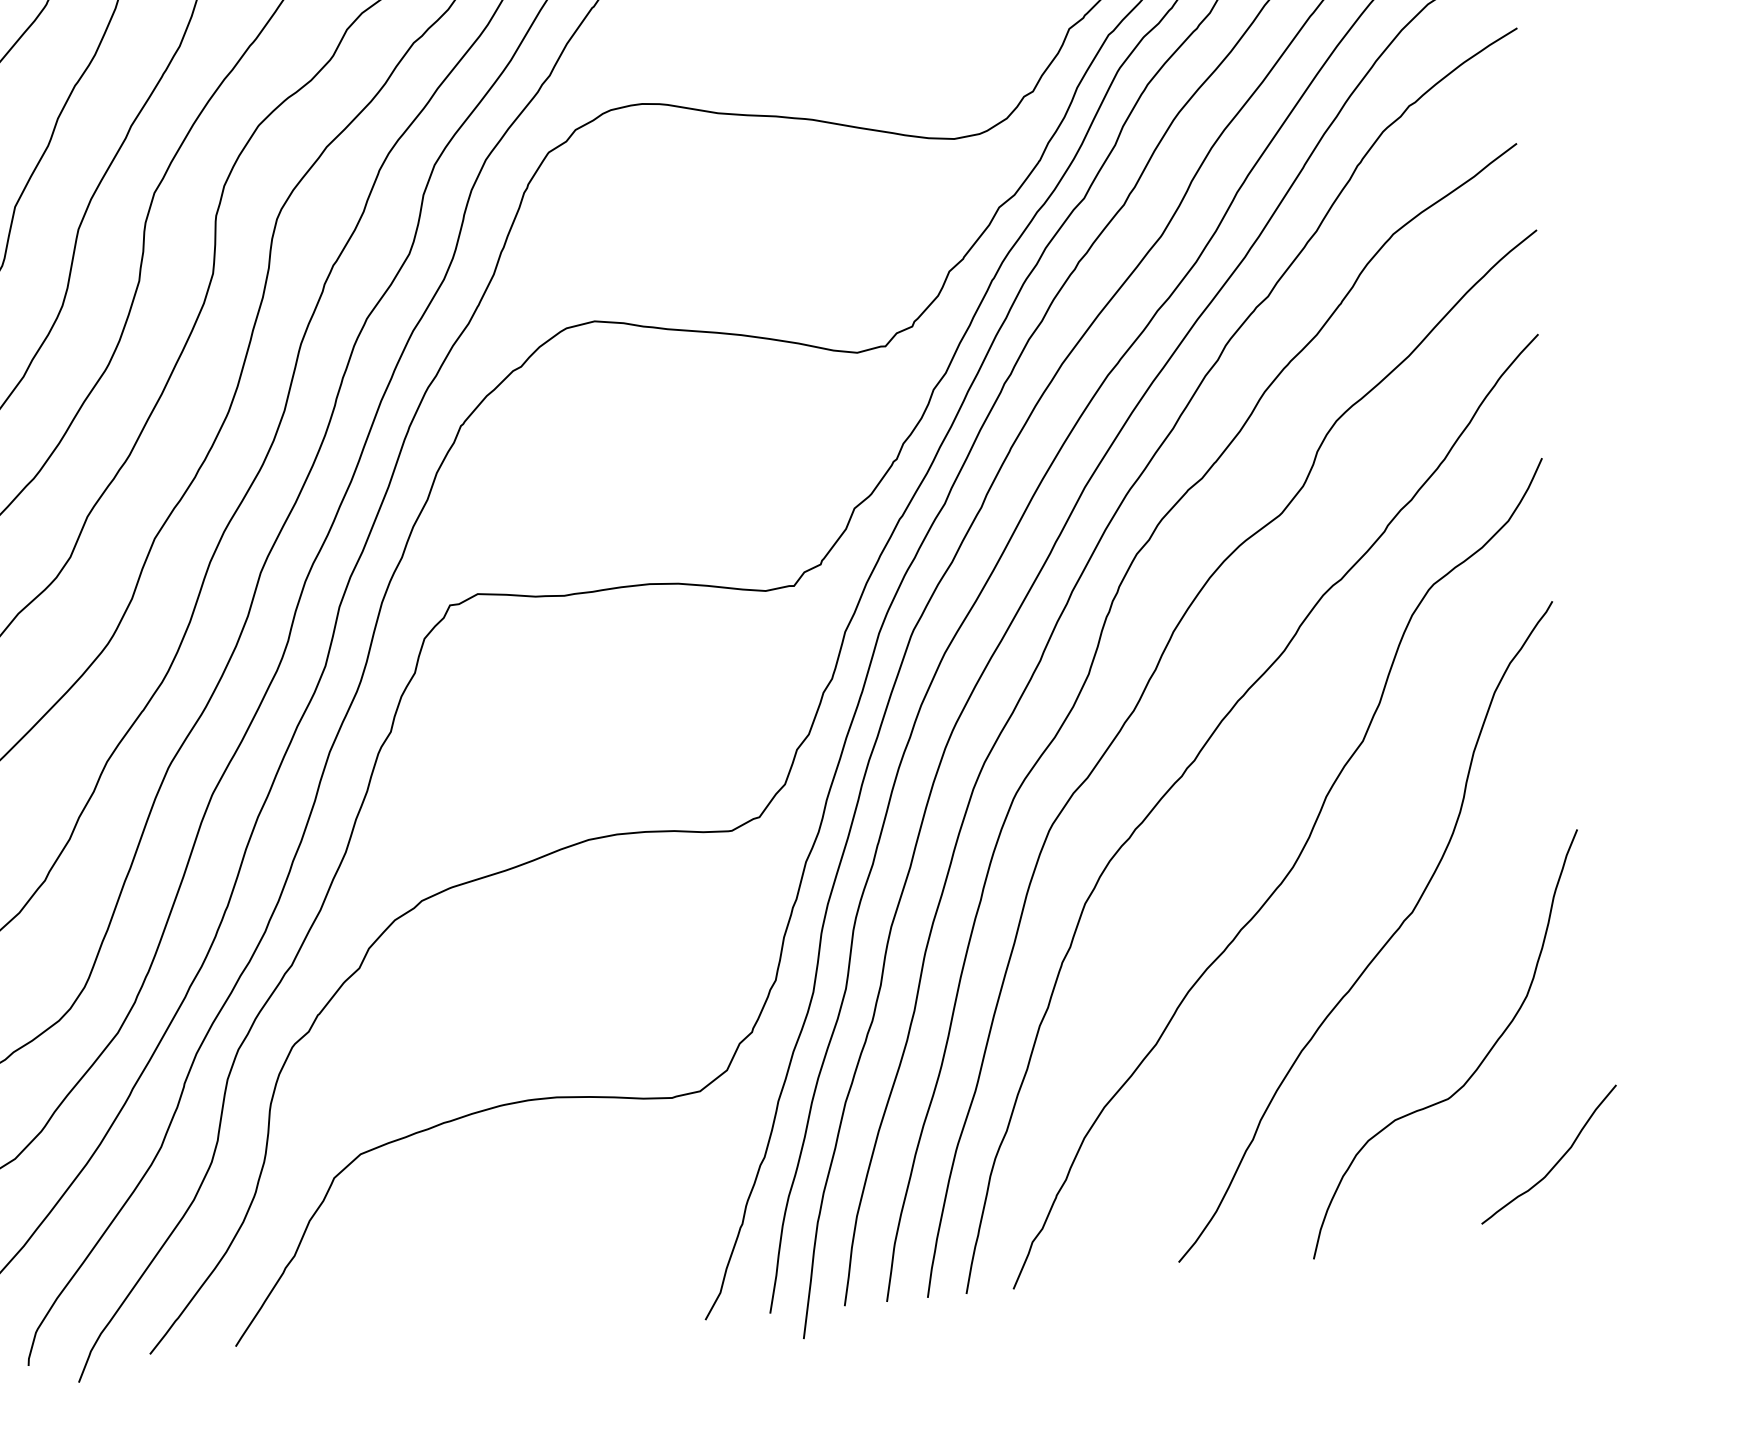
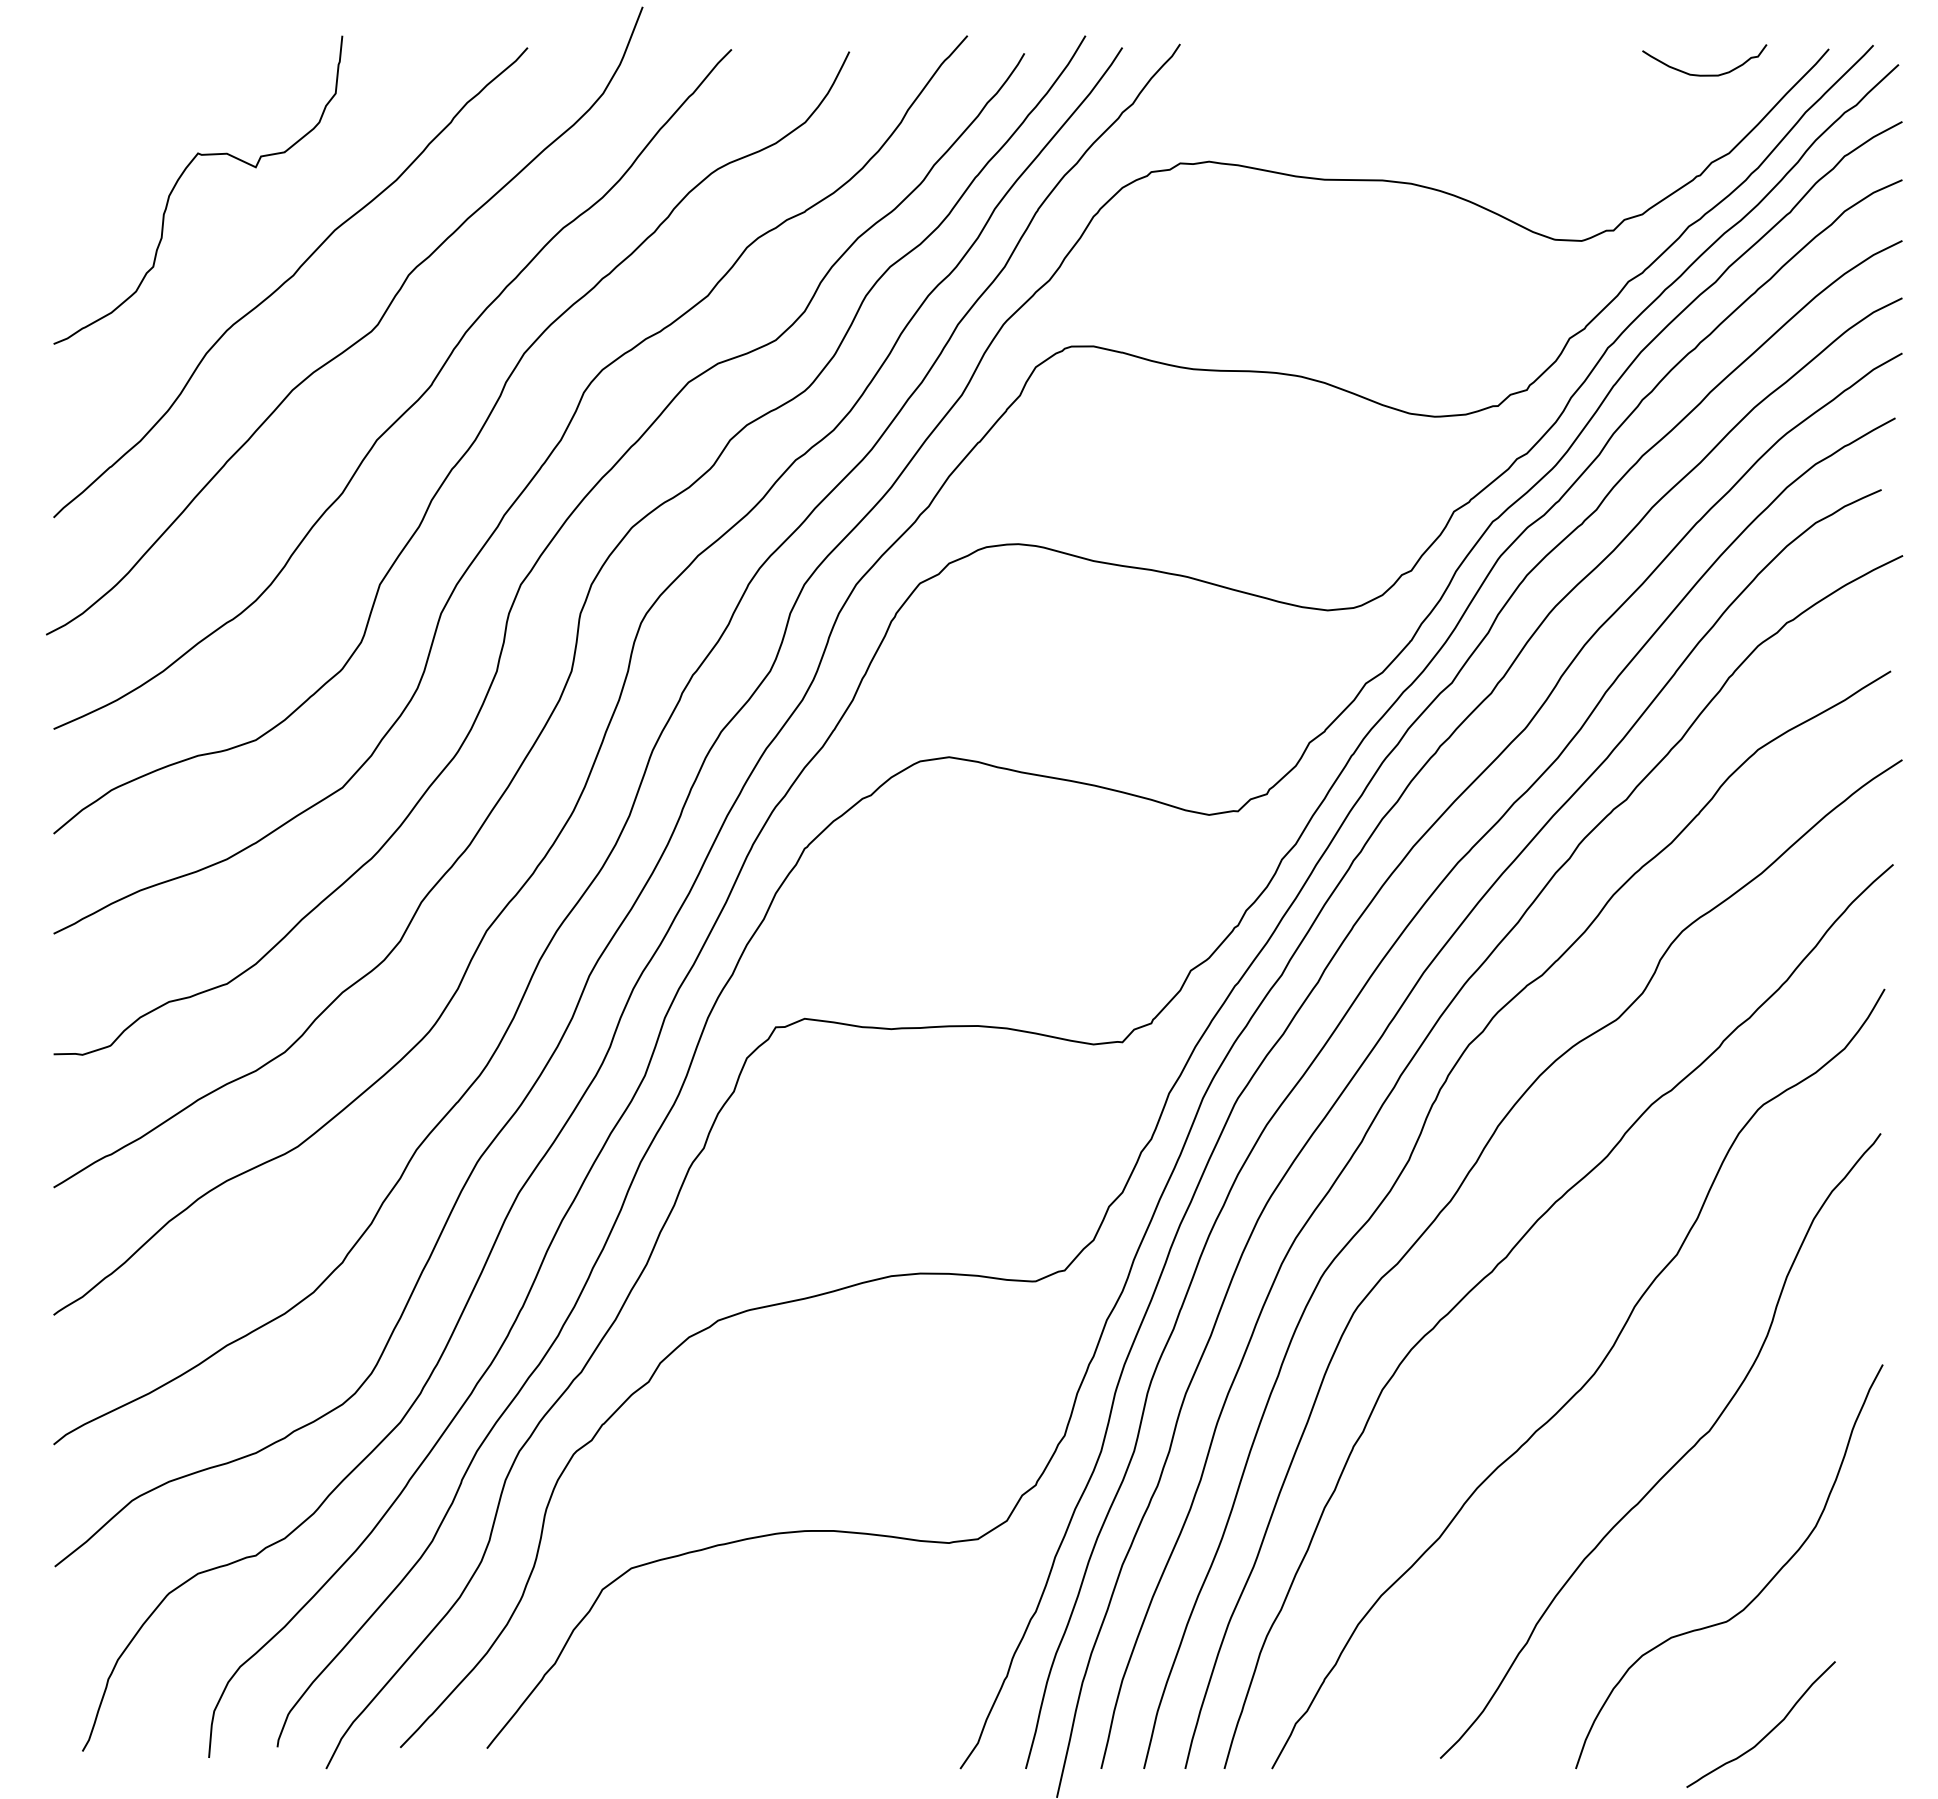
curve: (1557, 1161) -> (1768, 1732), moved

